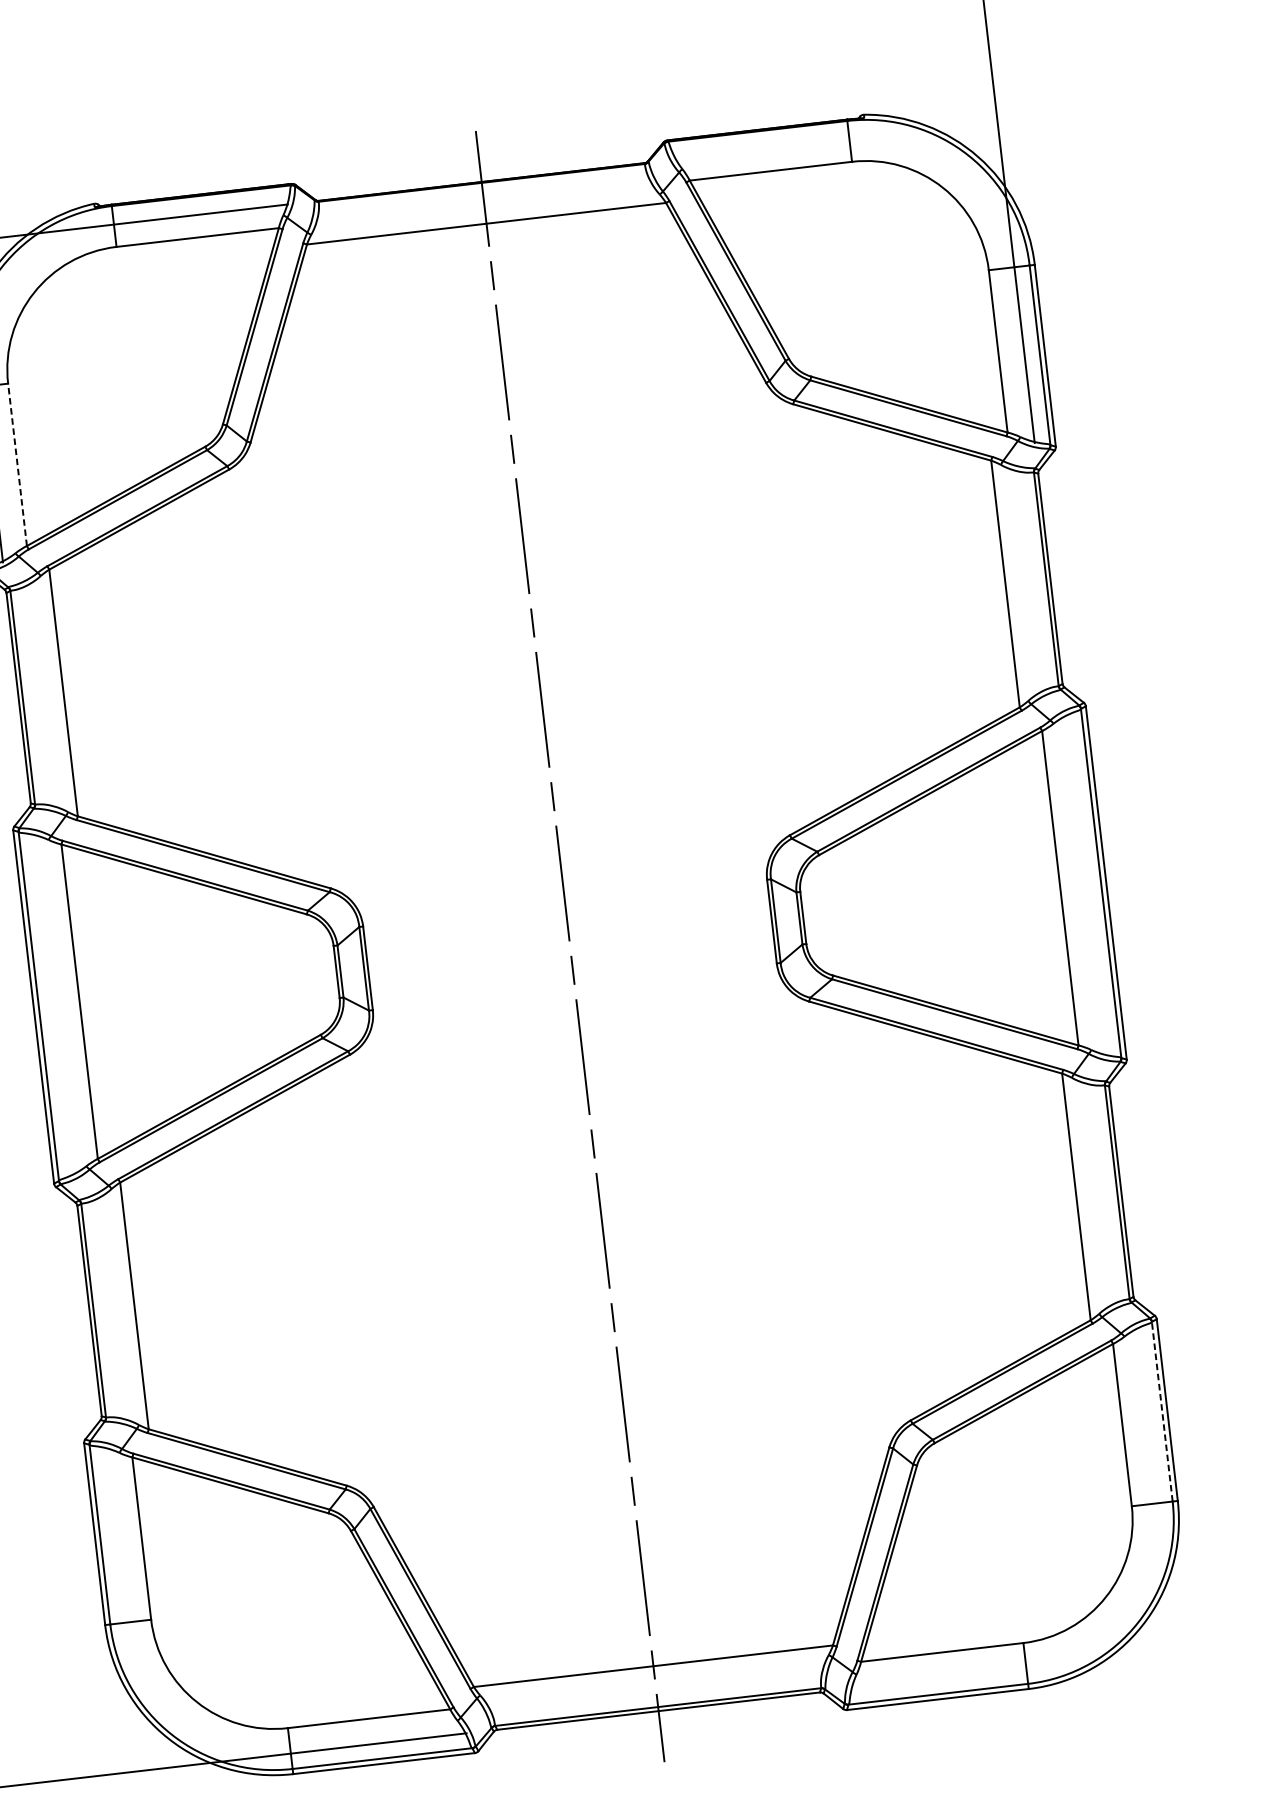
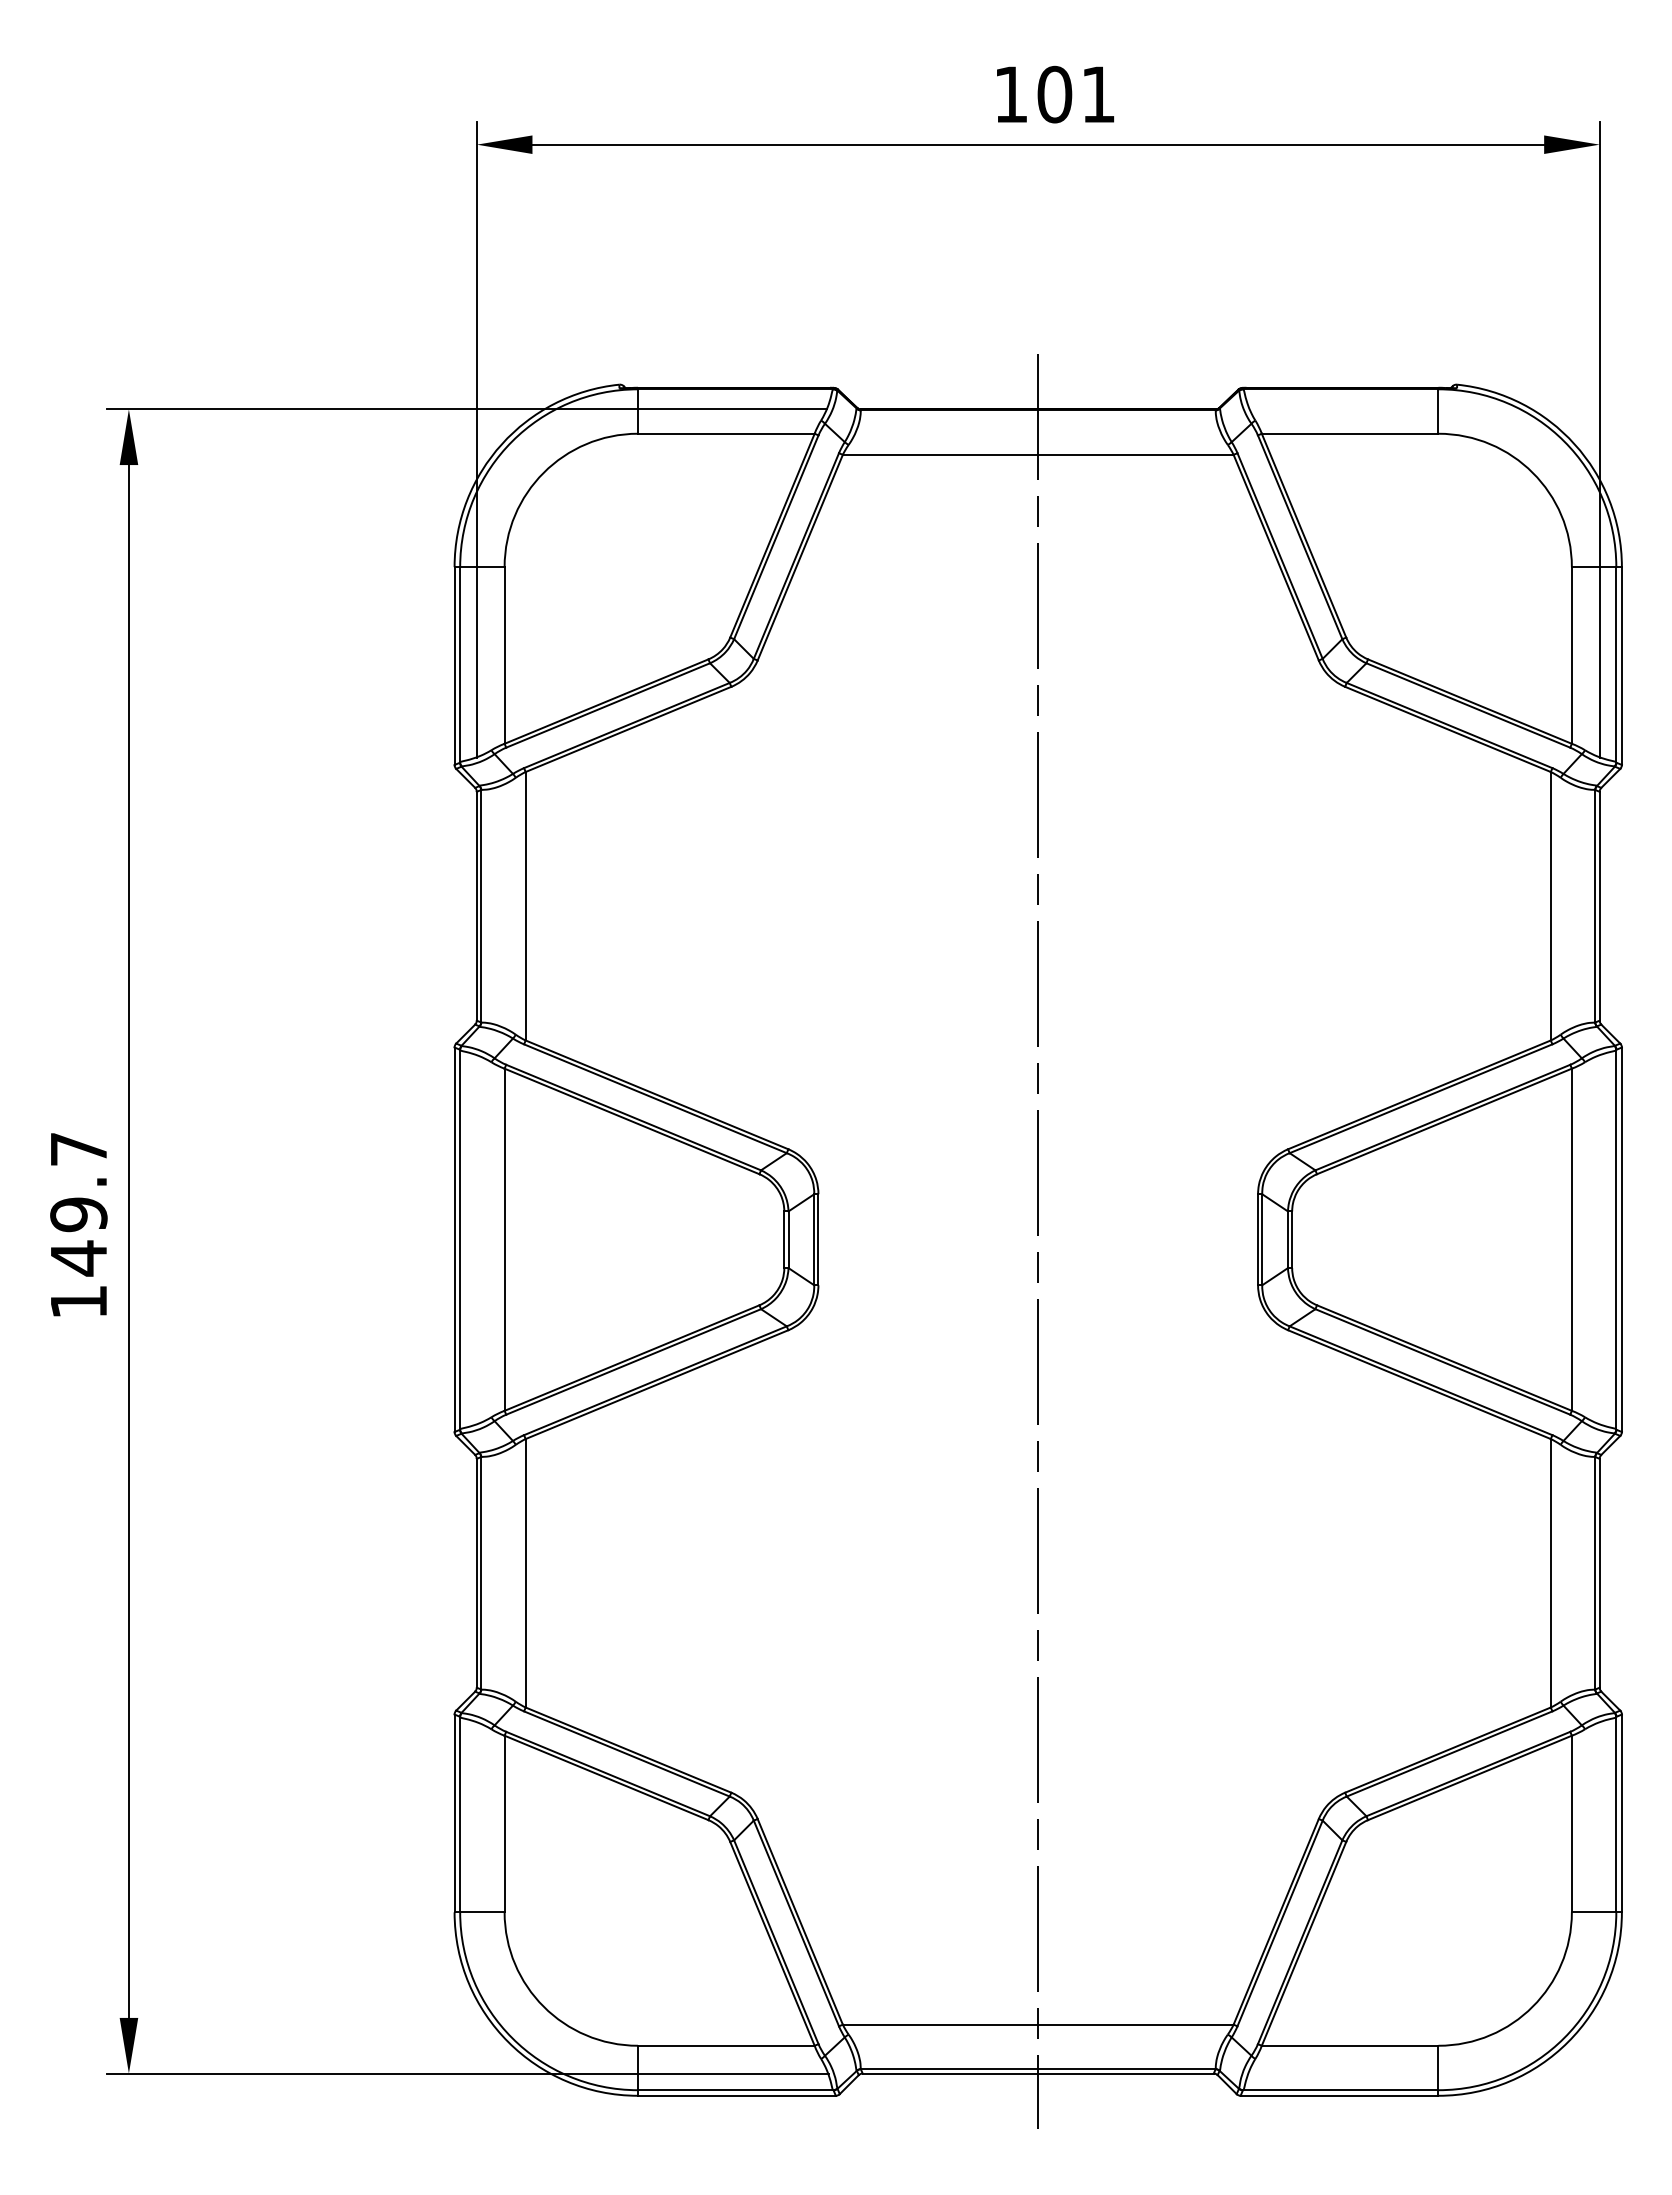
line: (17, 464) -> (504, 655), dashed -> solid
line: (1162, 1411) -> (1616, 1814), dashed -> solid

